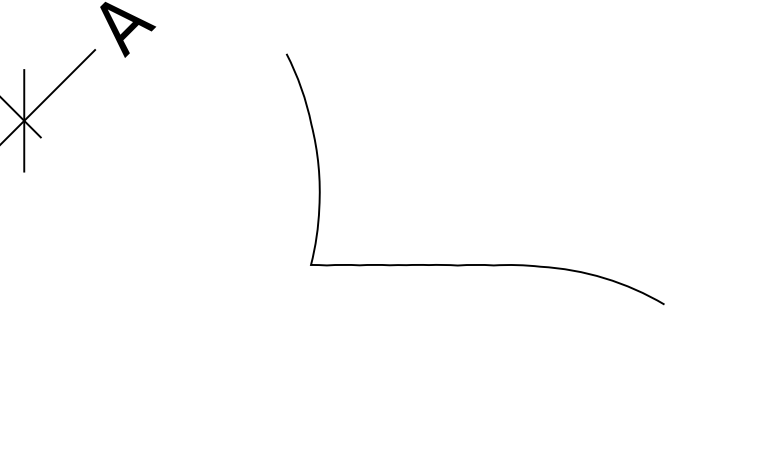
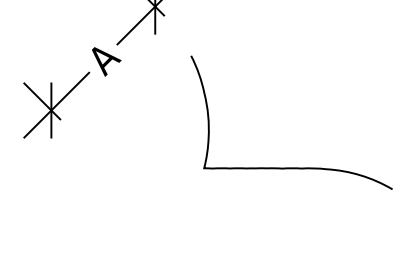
curve: (474, 263) -> (291, 167), moved

